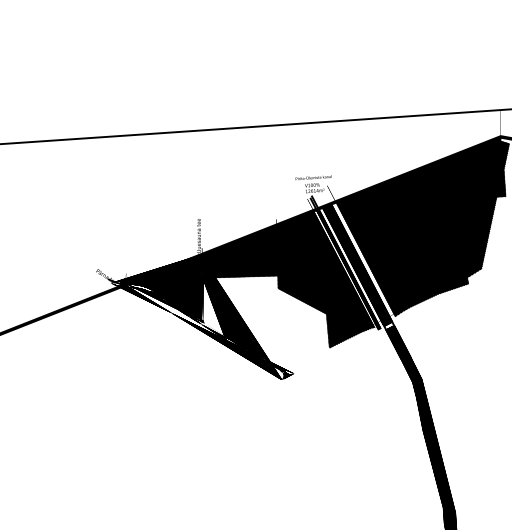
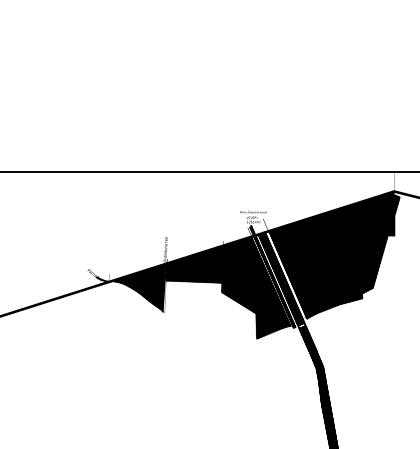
hatch: (201, 319) -> (163, 311), removed

